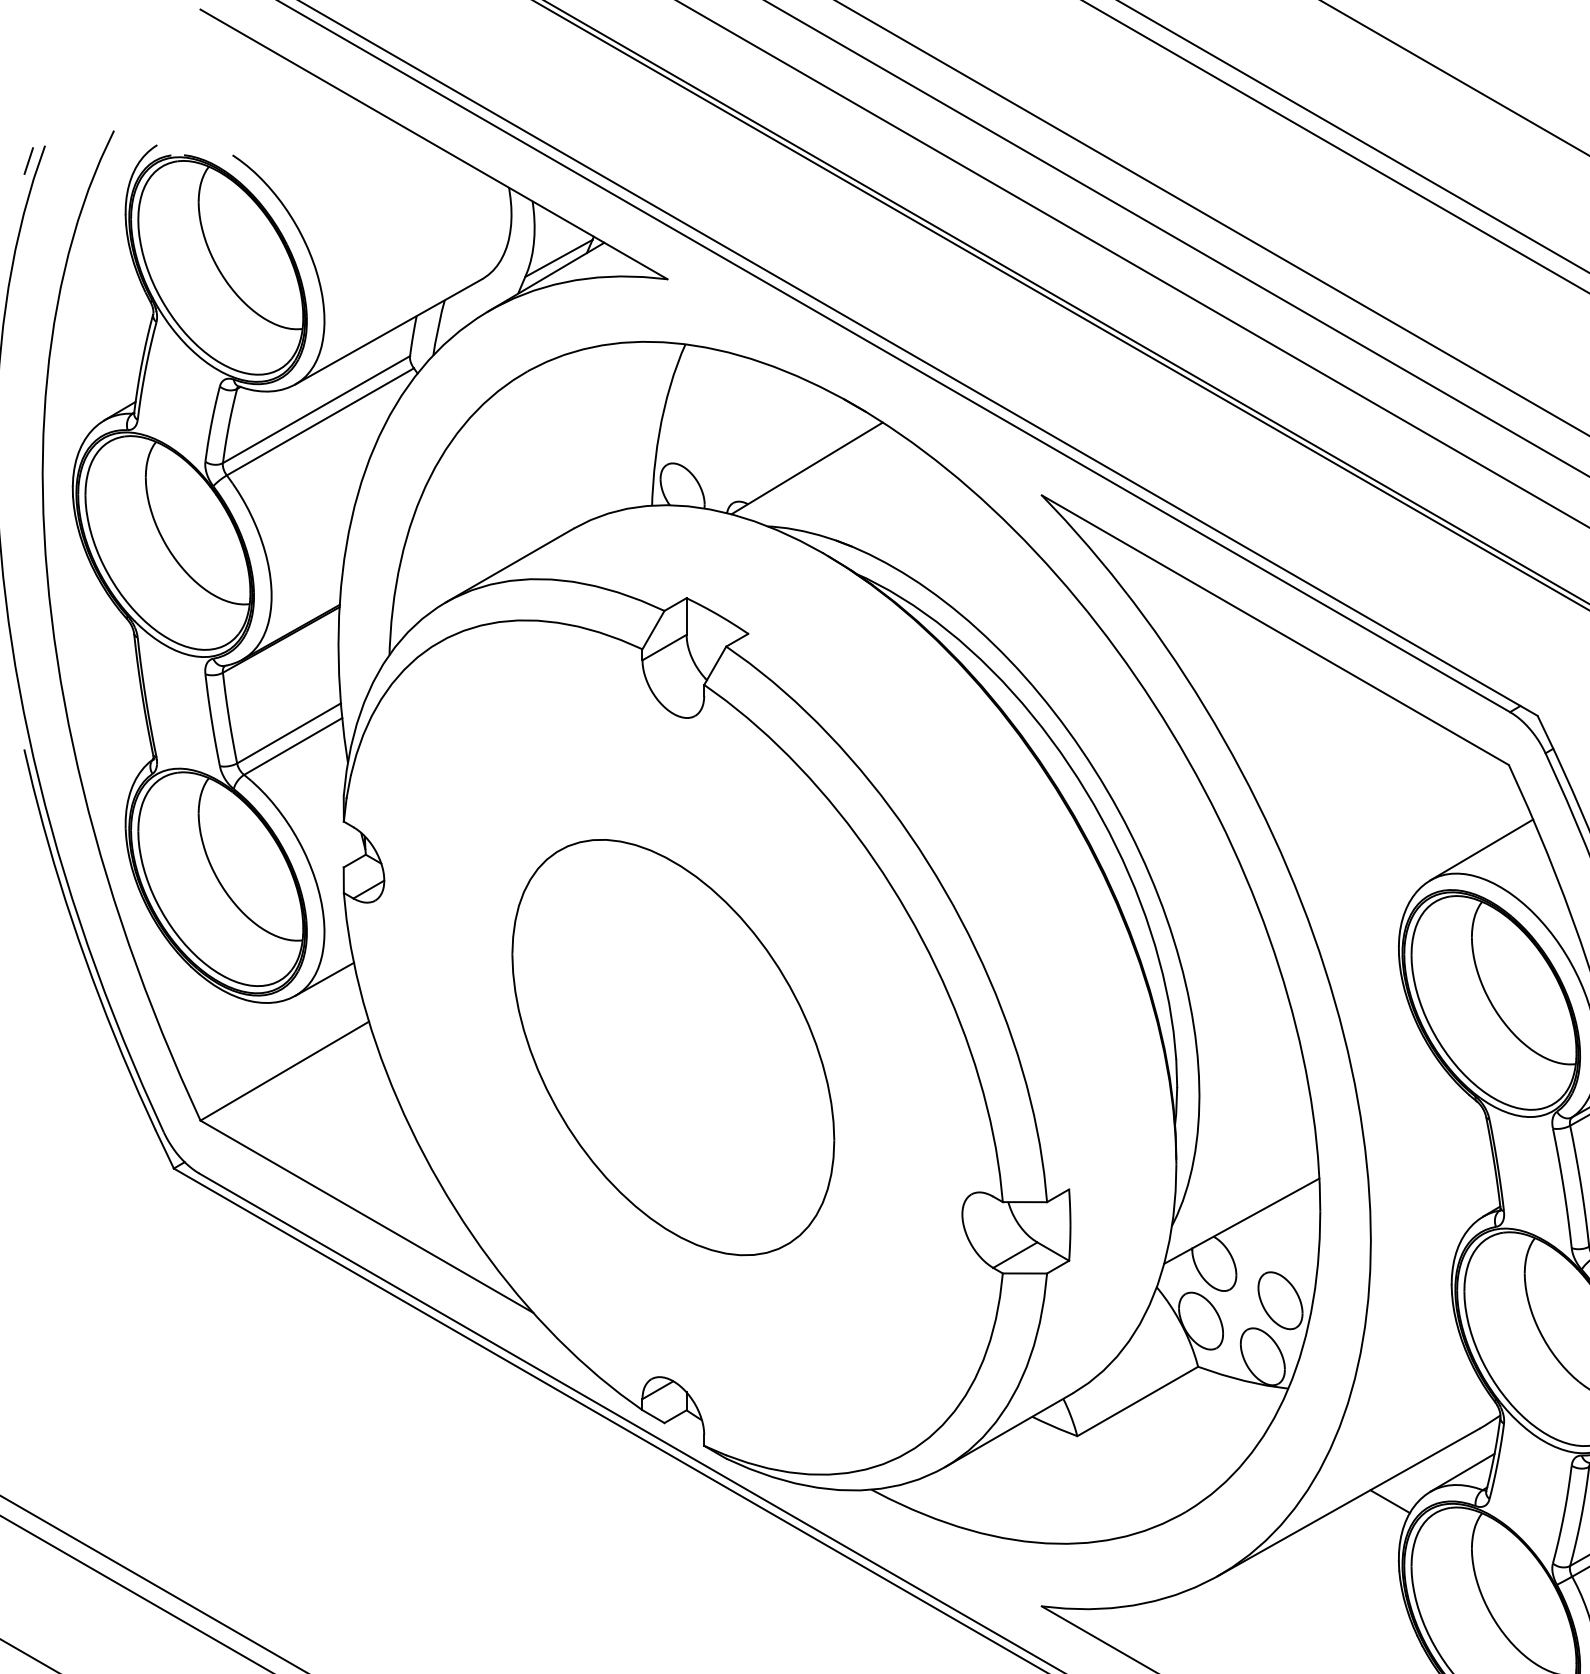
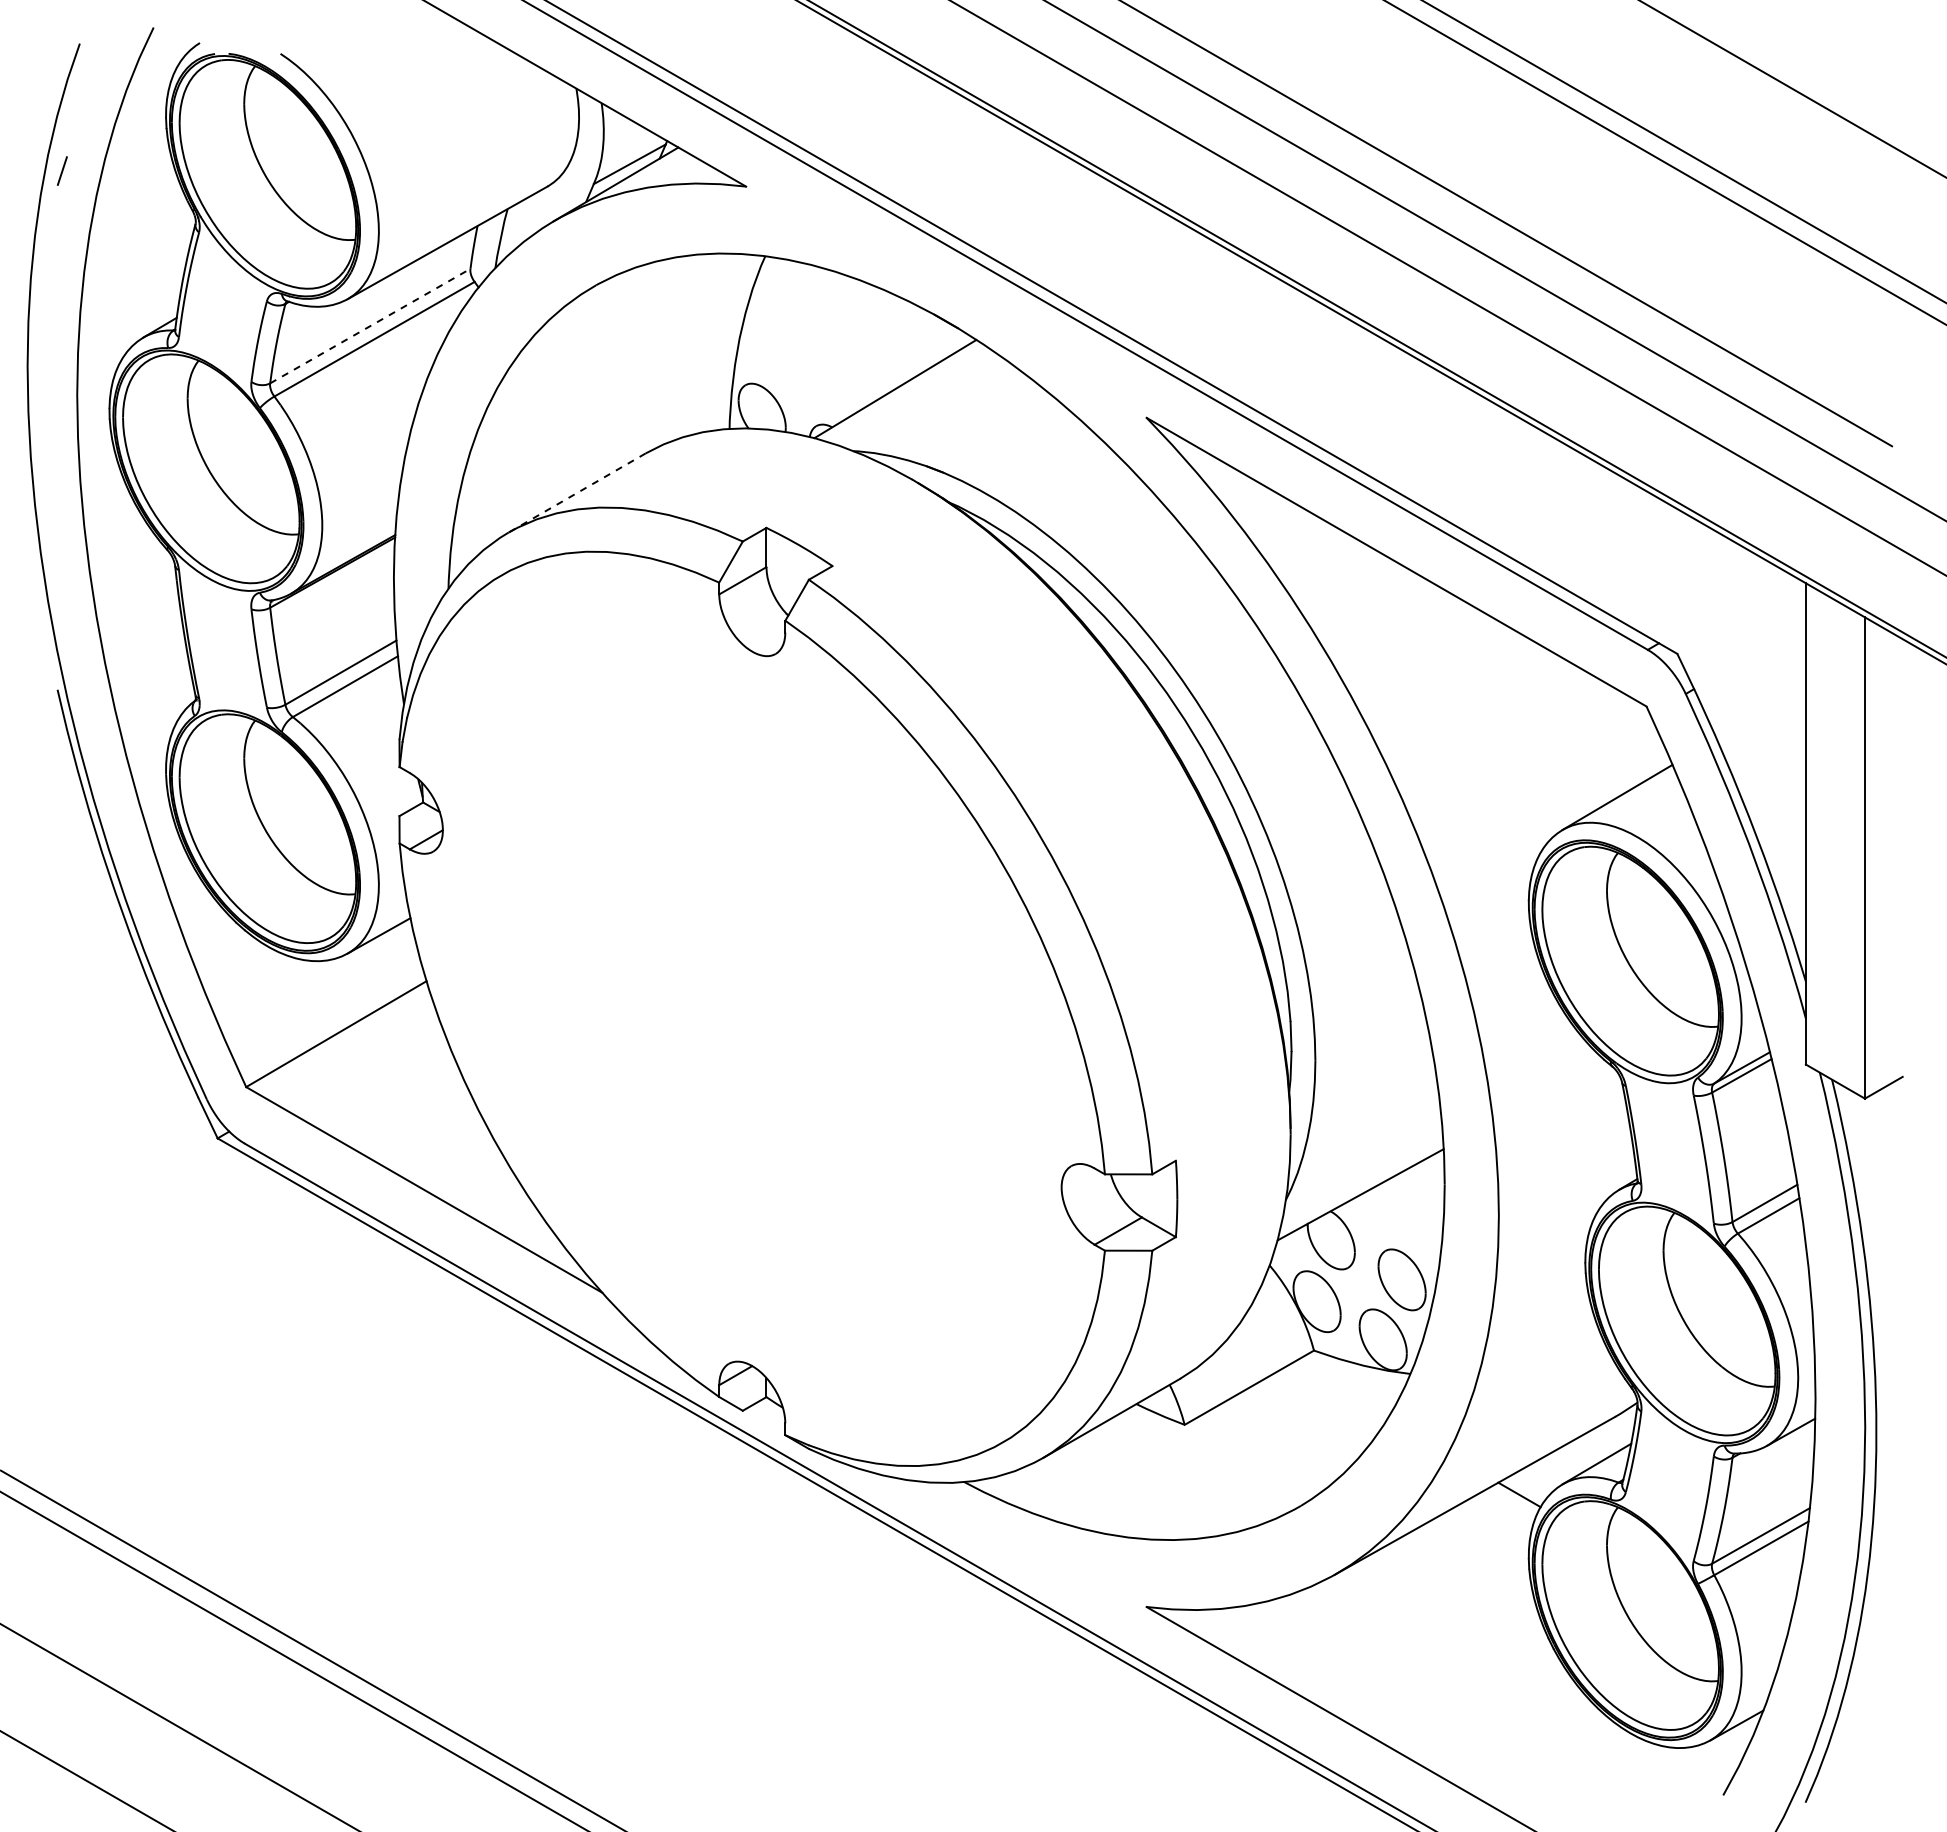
line: (27, 160) -> (61, 170), moved
line: (316, 409) -> (370, 325), solid -> dashed
line: (509, 566) -> (576, 493), solid -> dashed
part: (673, 1047) -> (752, 1008), removed

